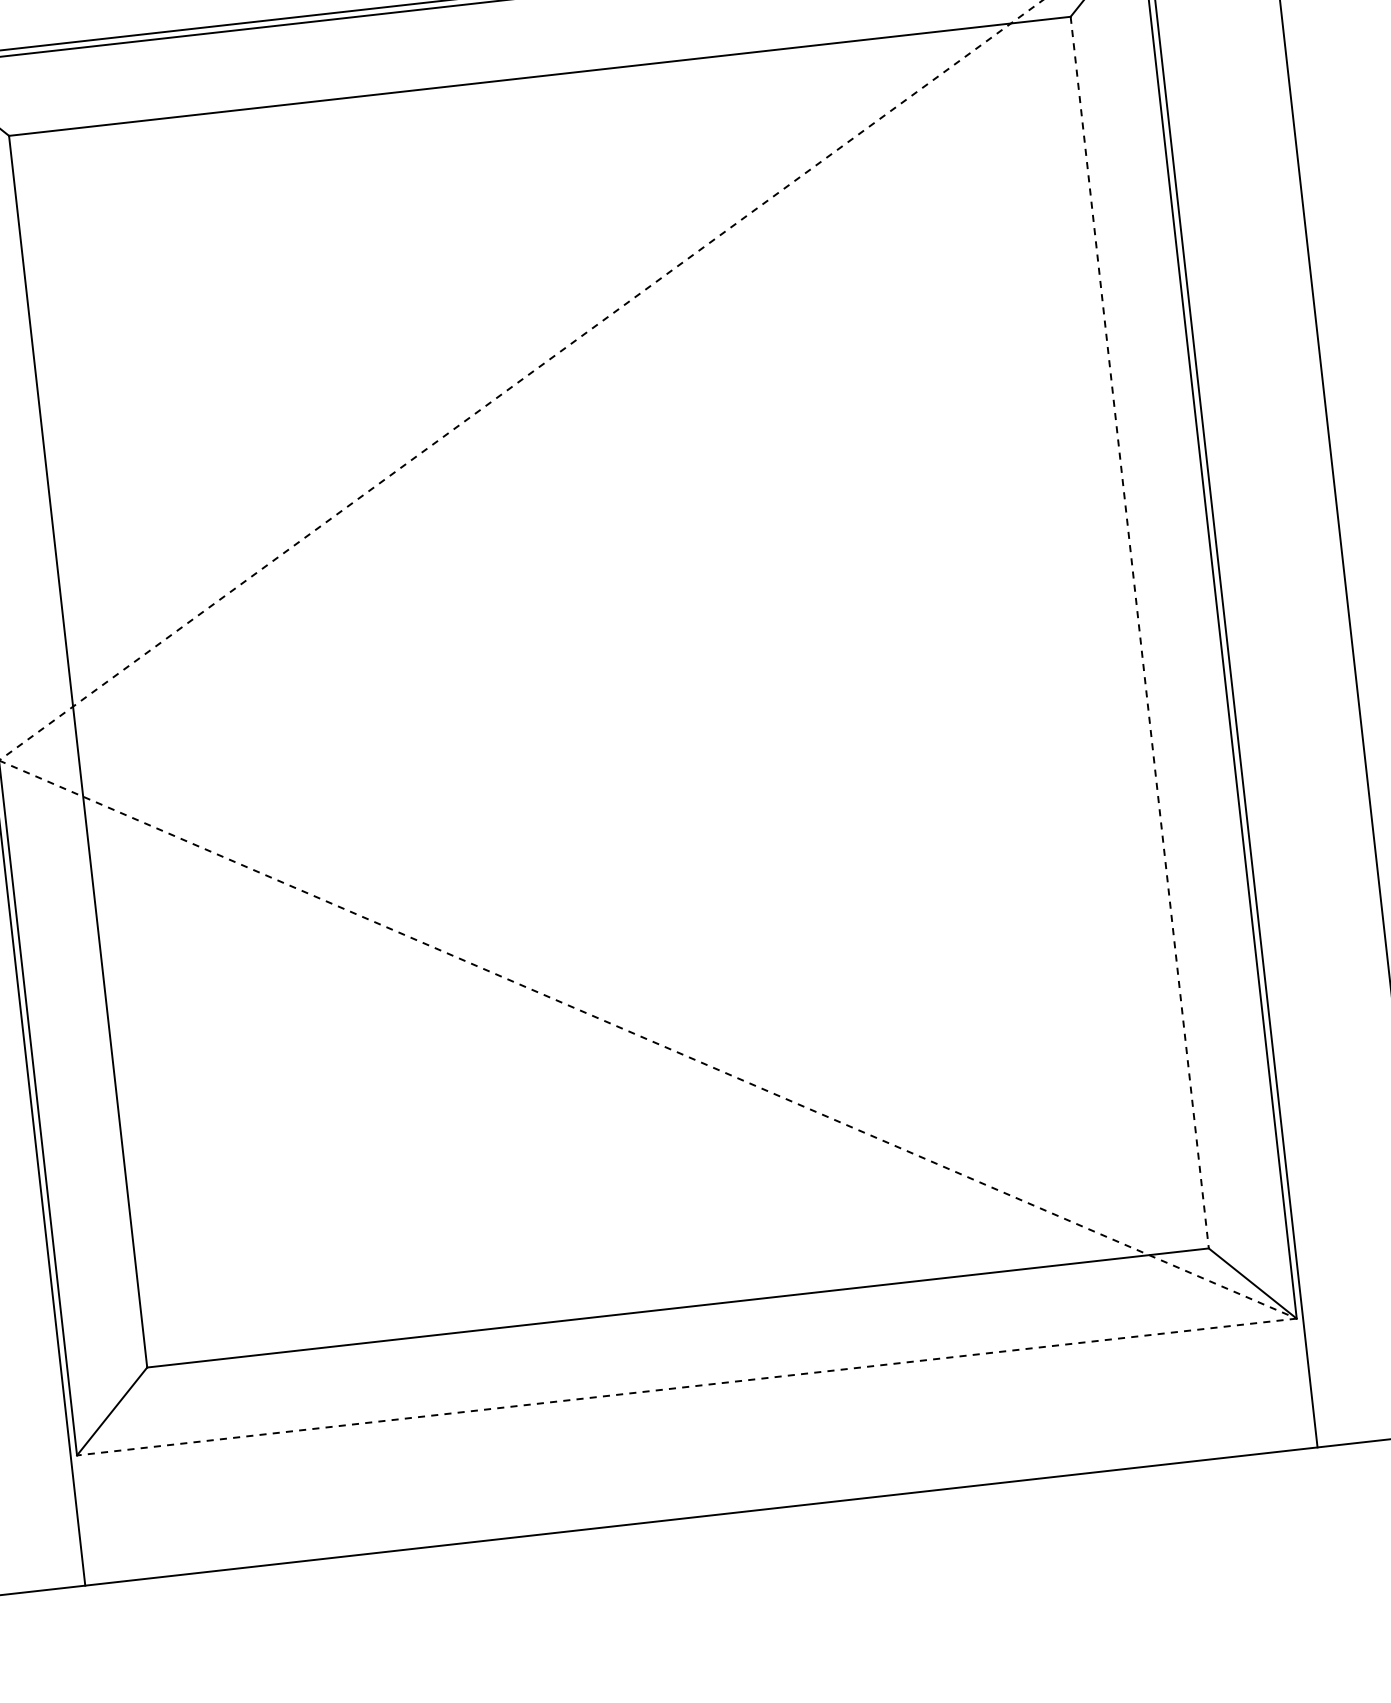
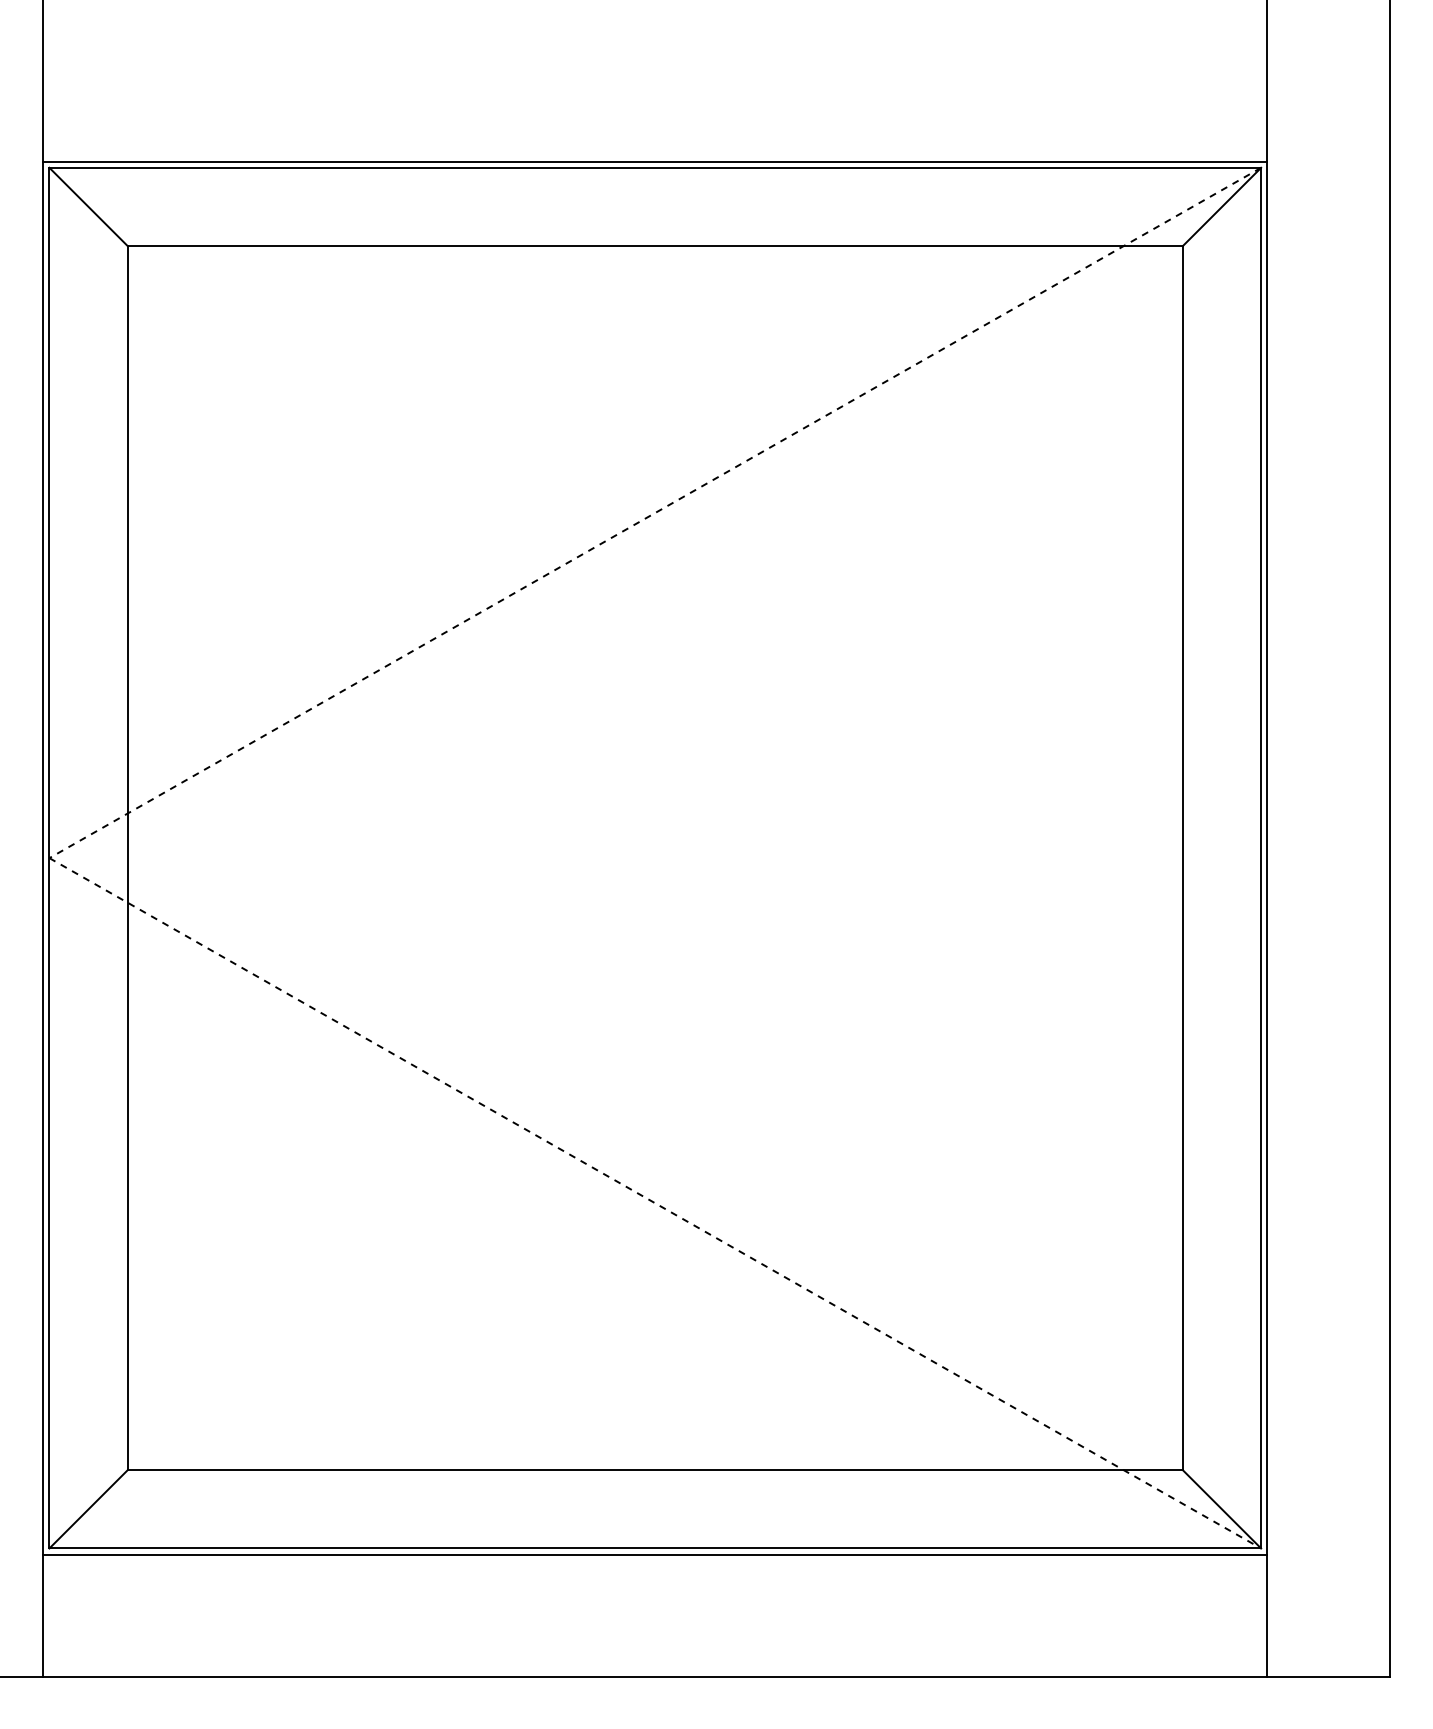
line: (1139, 633) -> (1182, 858), dashed -> solid
line: (687, 1387) -> (655, 1548), dashed -> solid
line: (687, 1393) -> (655, 1554), added

